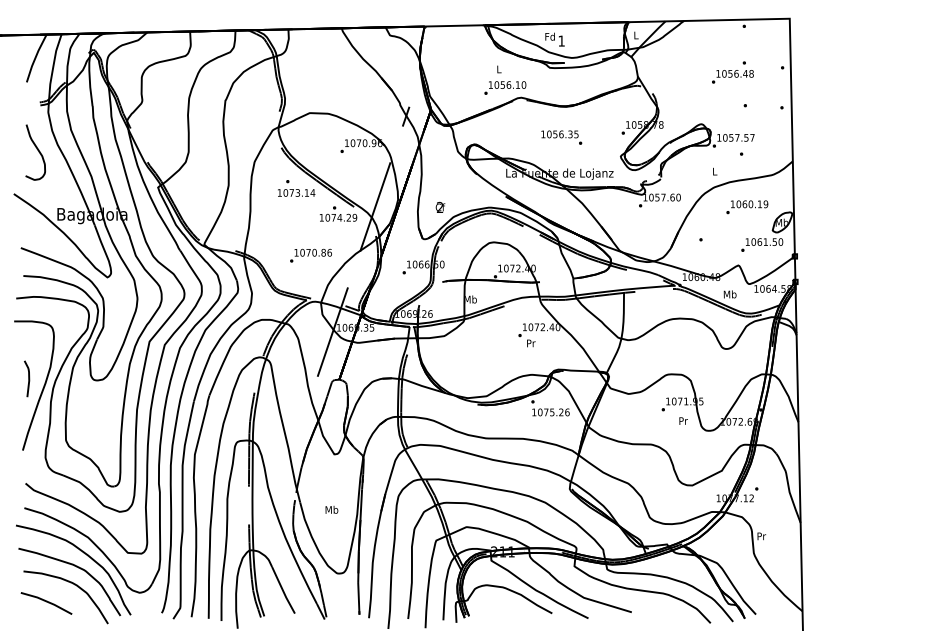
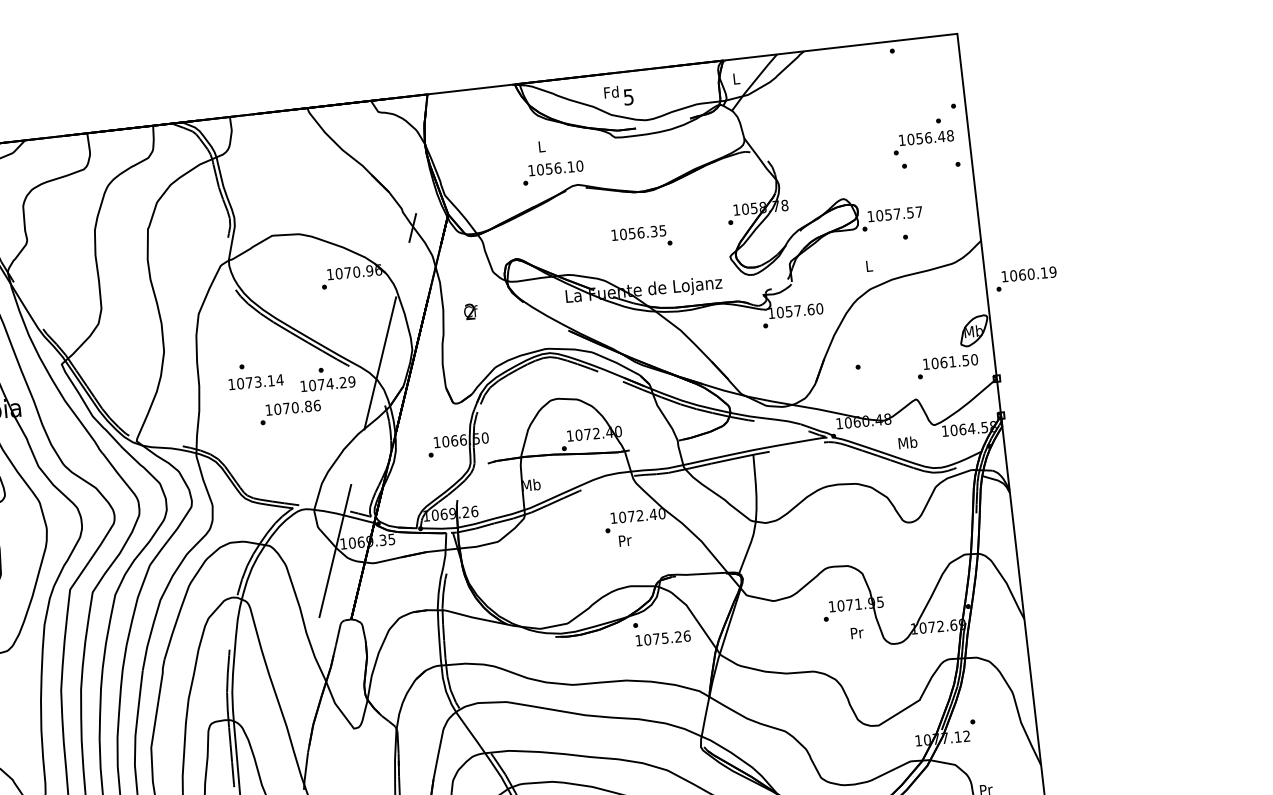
text: (561, 40) -> (628, 96), 1 -> 5
text: (732, 72) -> (922, 136), moved
text: (296, 188) -> (255, 375), moved
text: (440, 206) -> (470, 310), moved
text: (747, 207) -> (1026, 279), moved
text: (310, 255) -> (289, 412), moved

